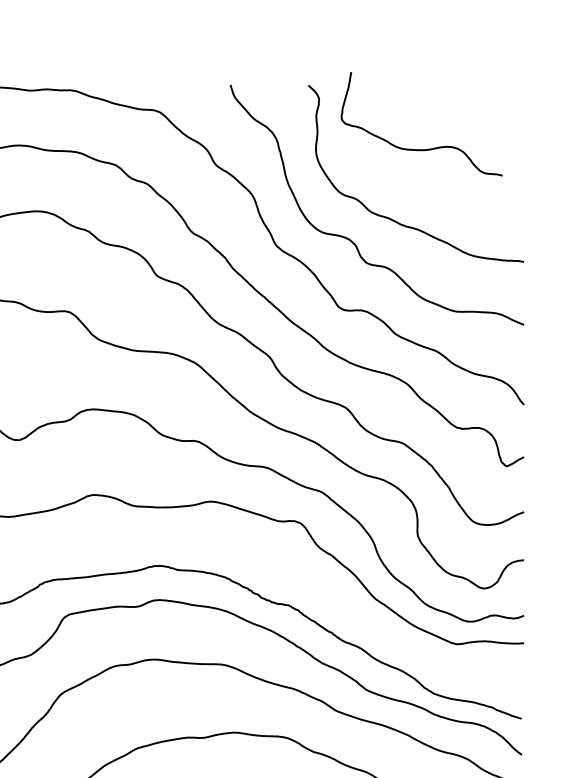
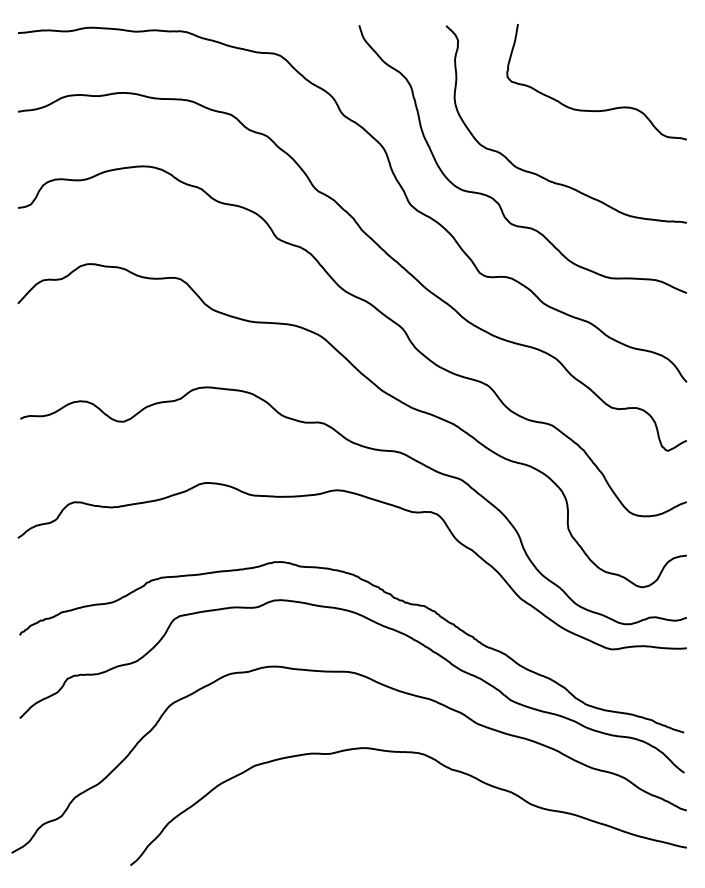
curve: (427, 148) -> (603, 109), moved

